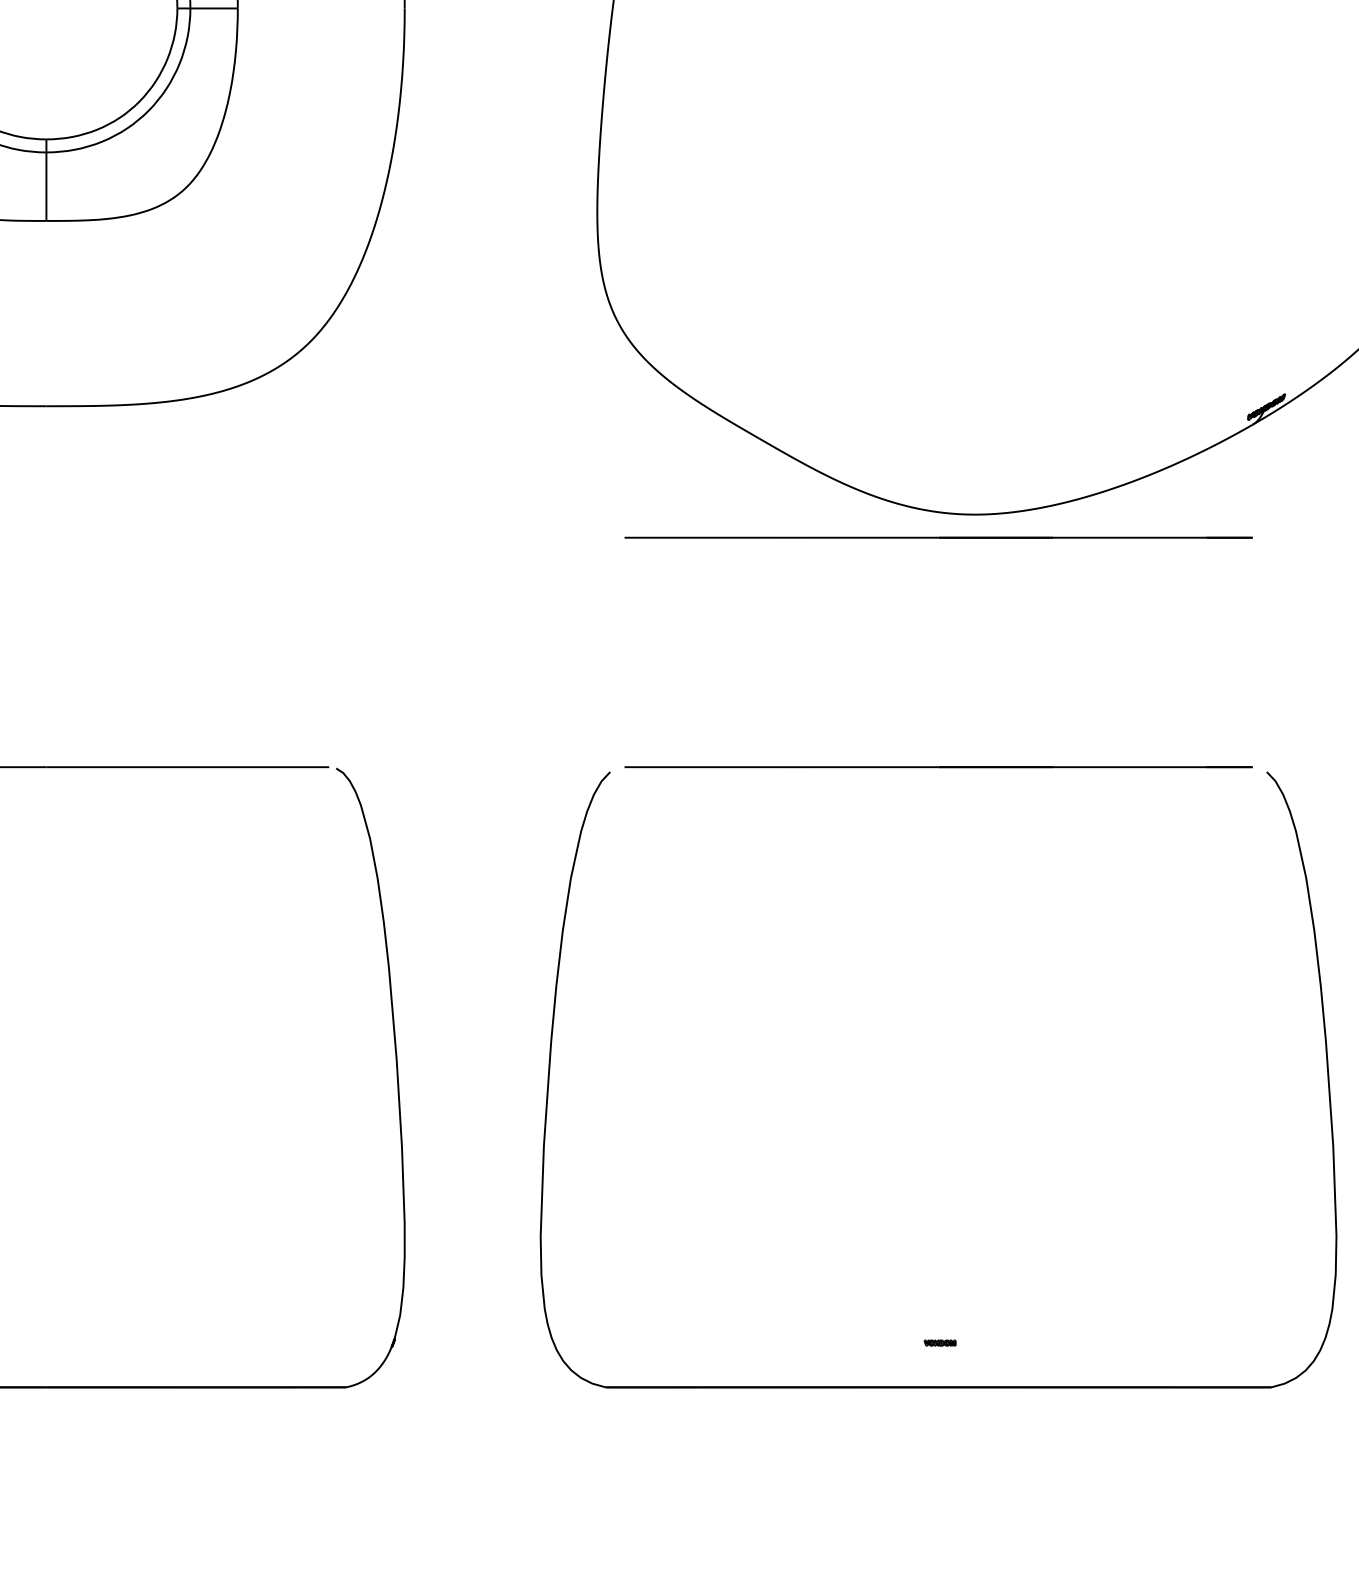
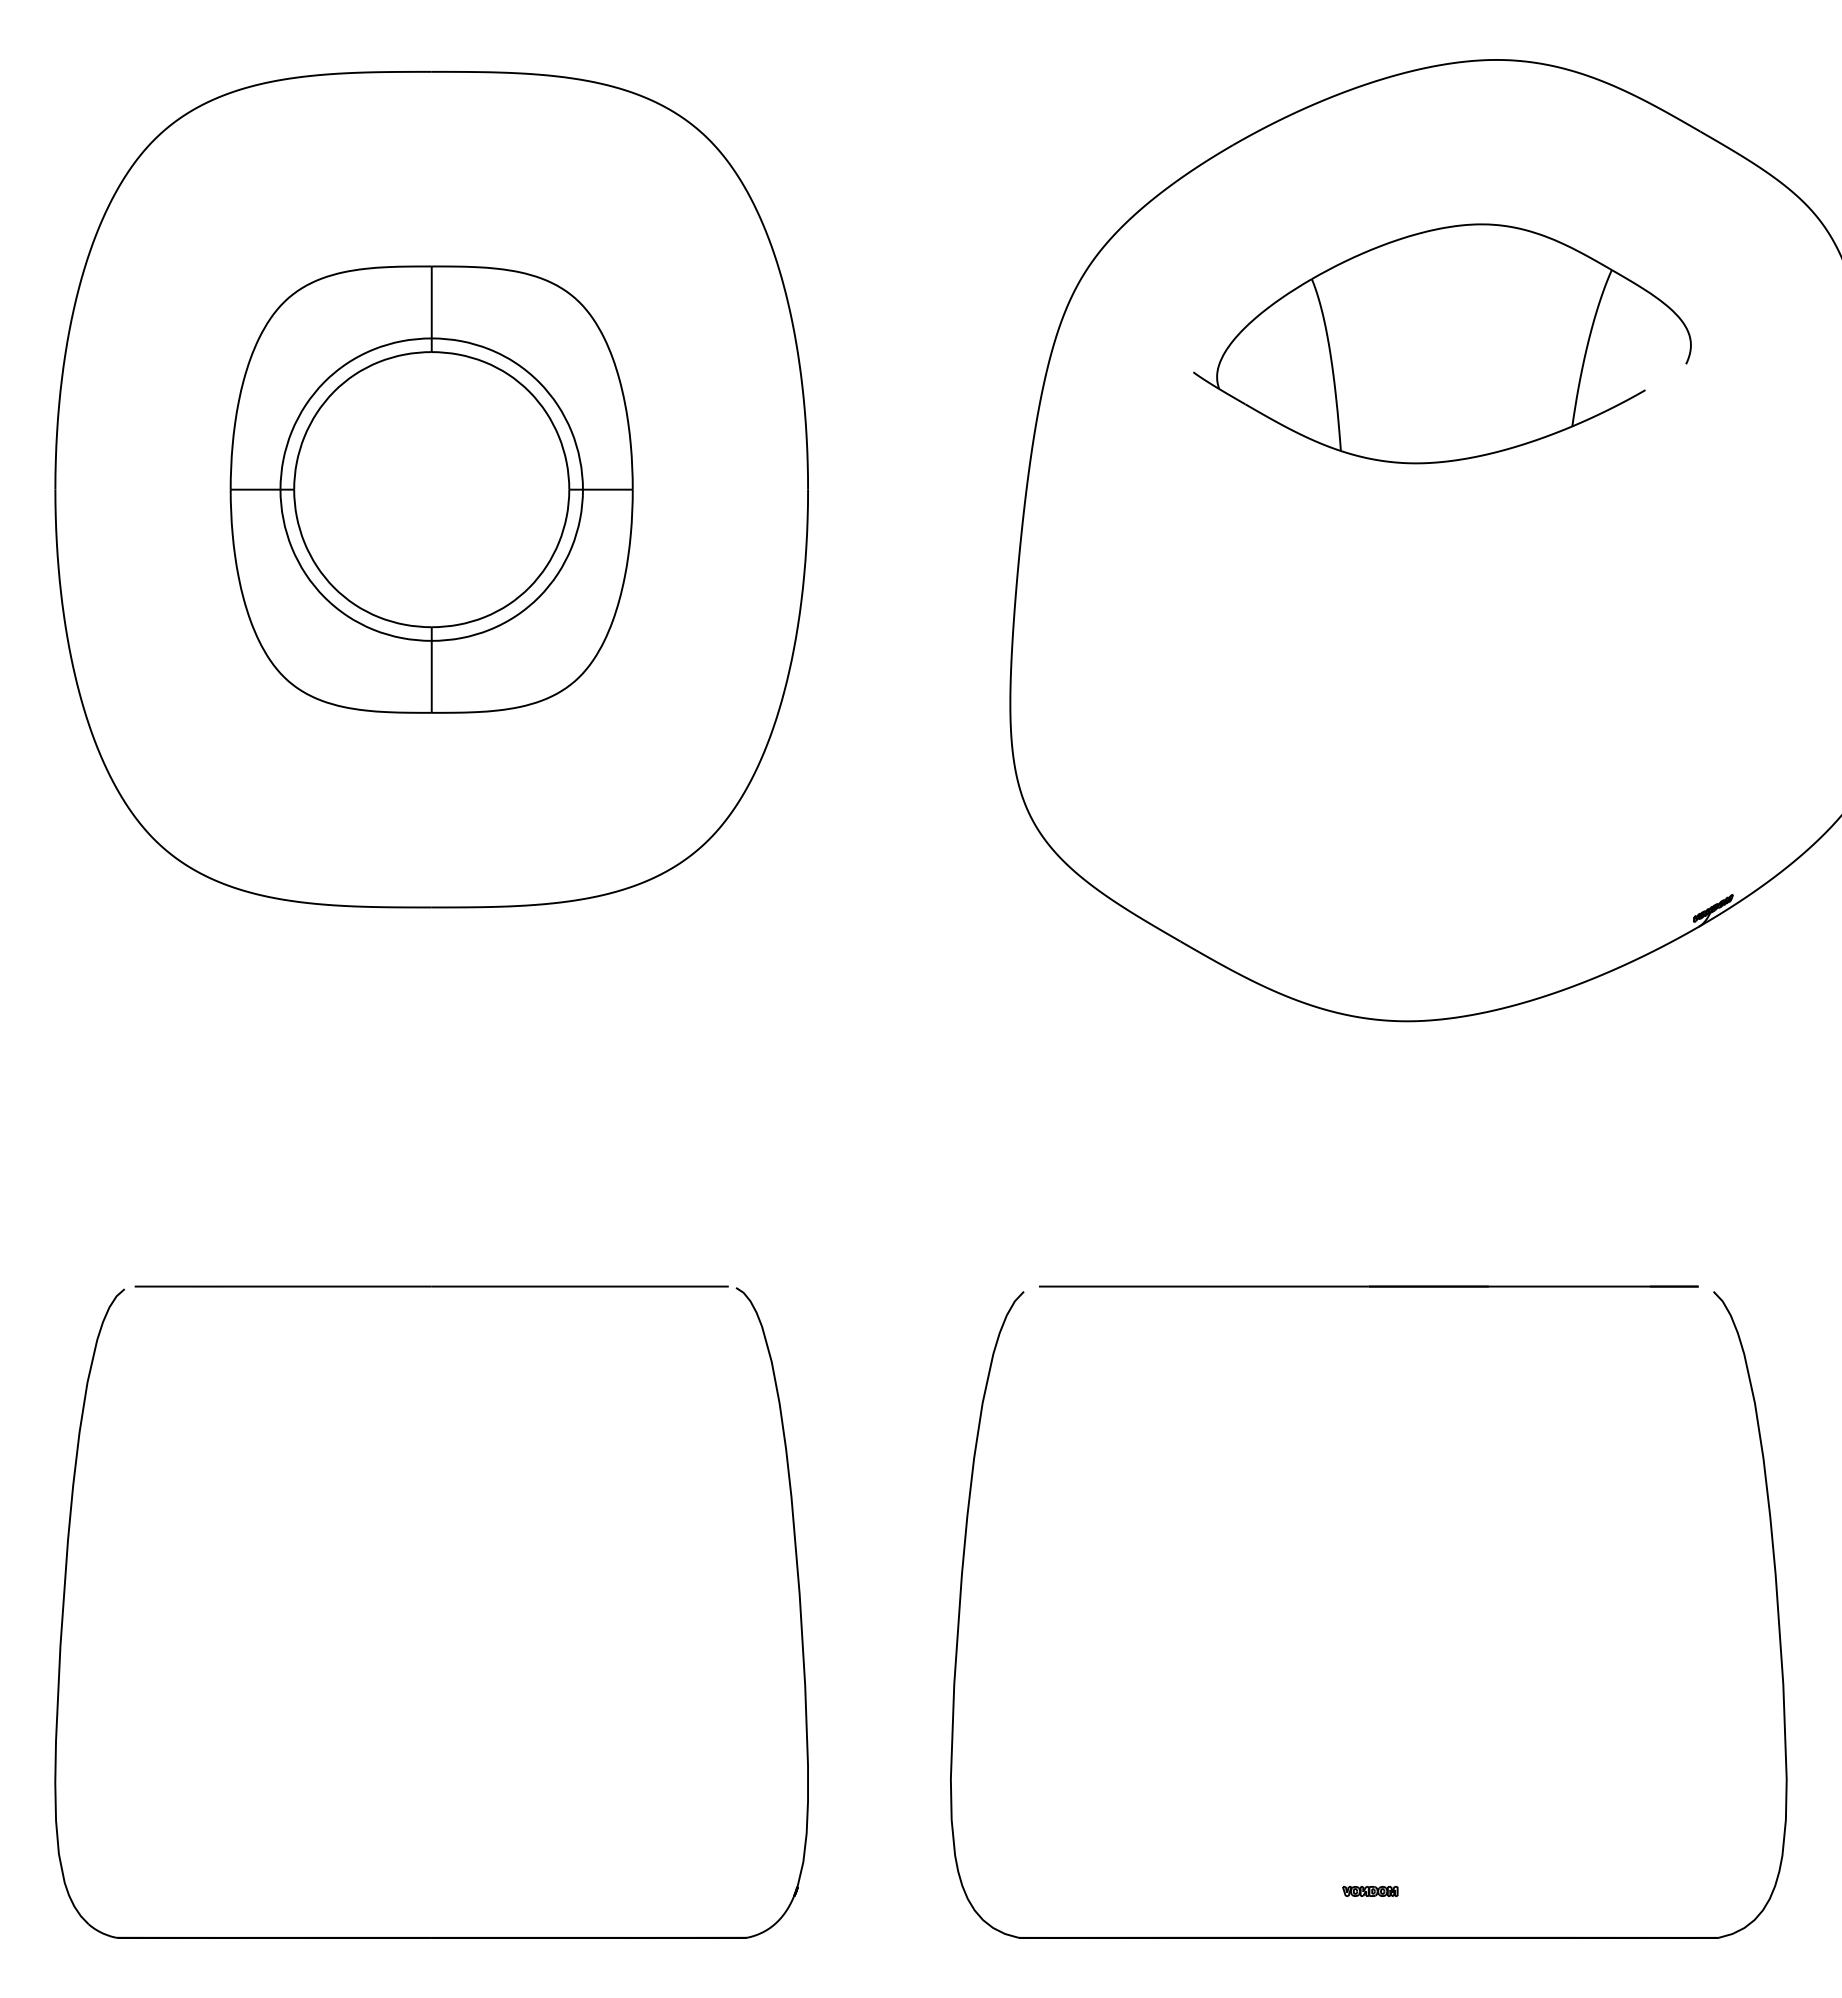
line: (938, 537) -> (1368, 1045), removed
part: (940, 1343) -> (1370, 1891), size x1.67

